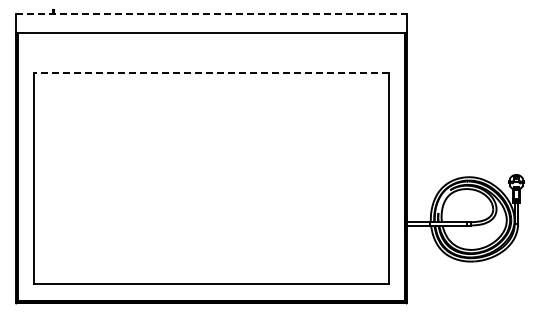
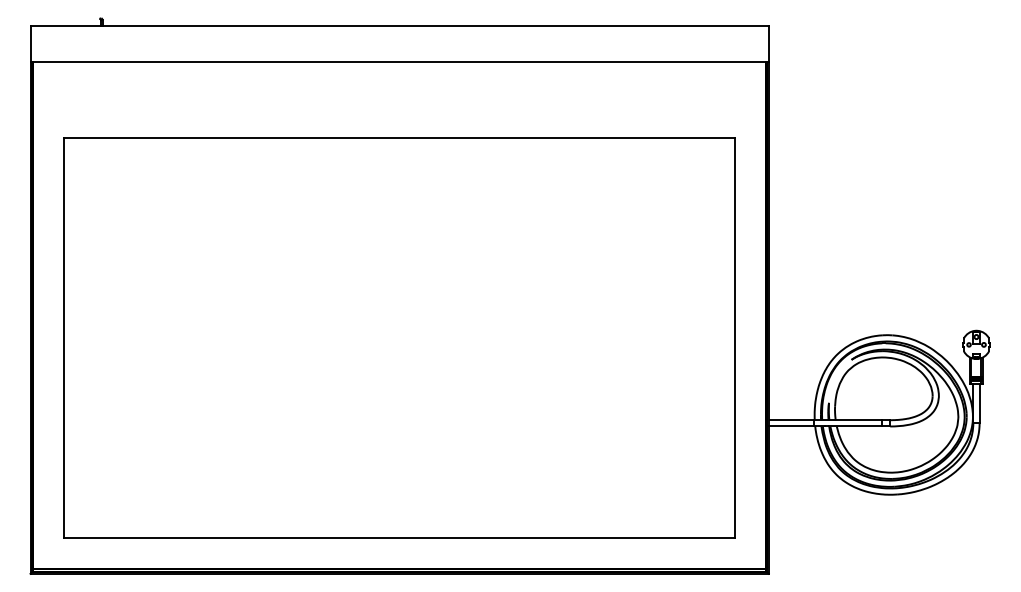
line: (211, 13) -> (399, 25), dashed -> solid
line: (210, 72) -> (397, 137), dashed -> solid

